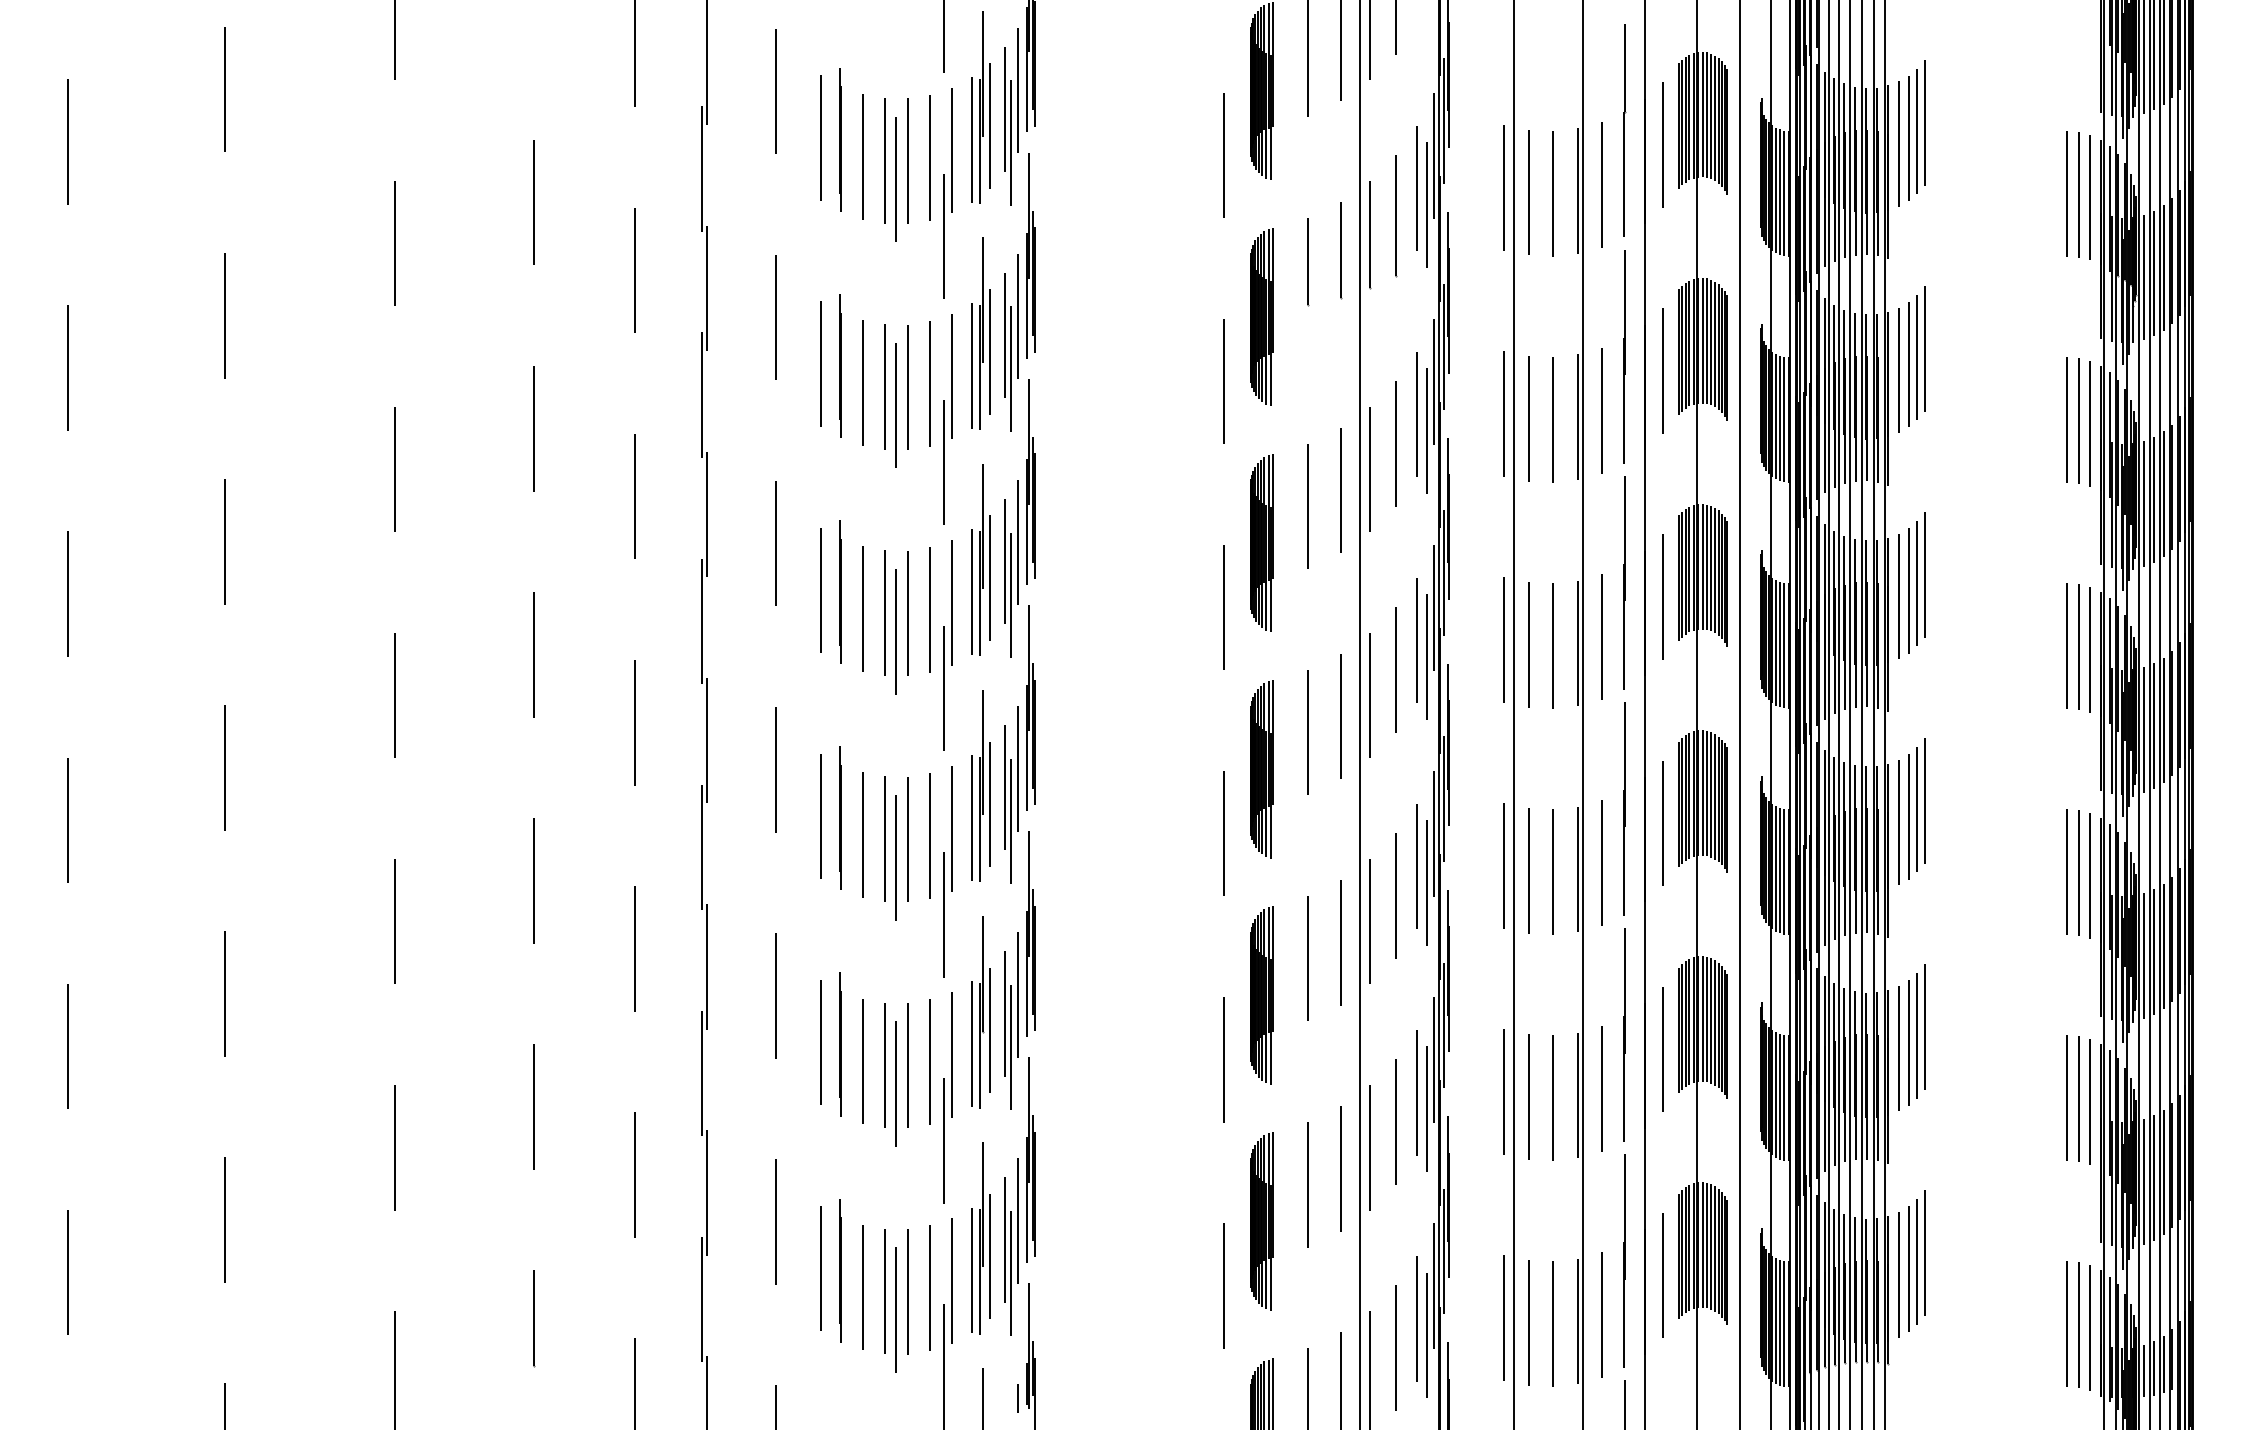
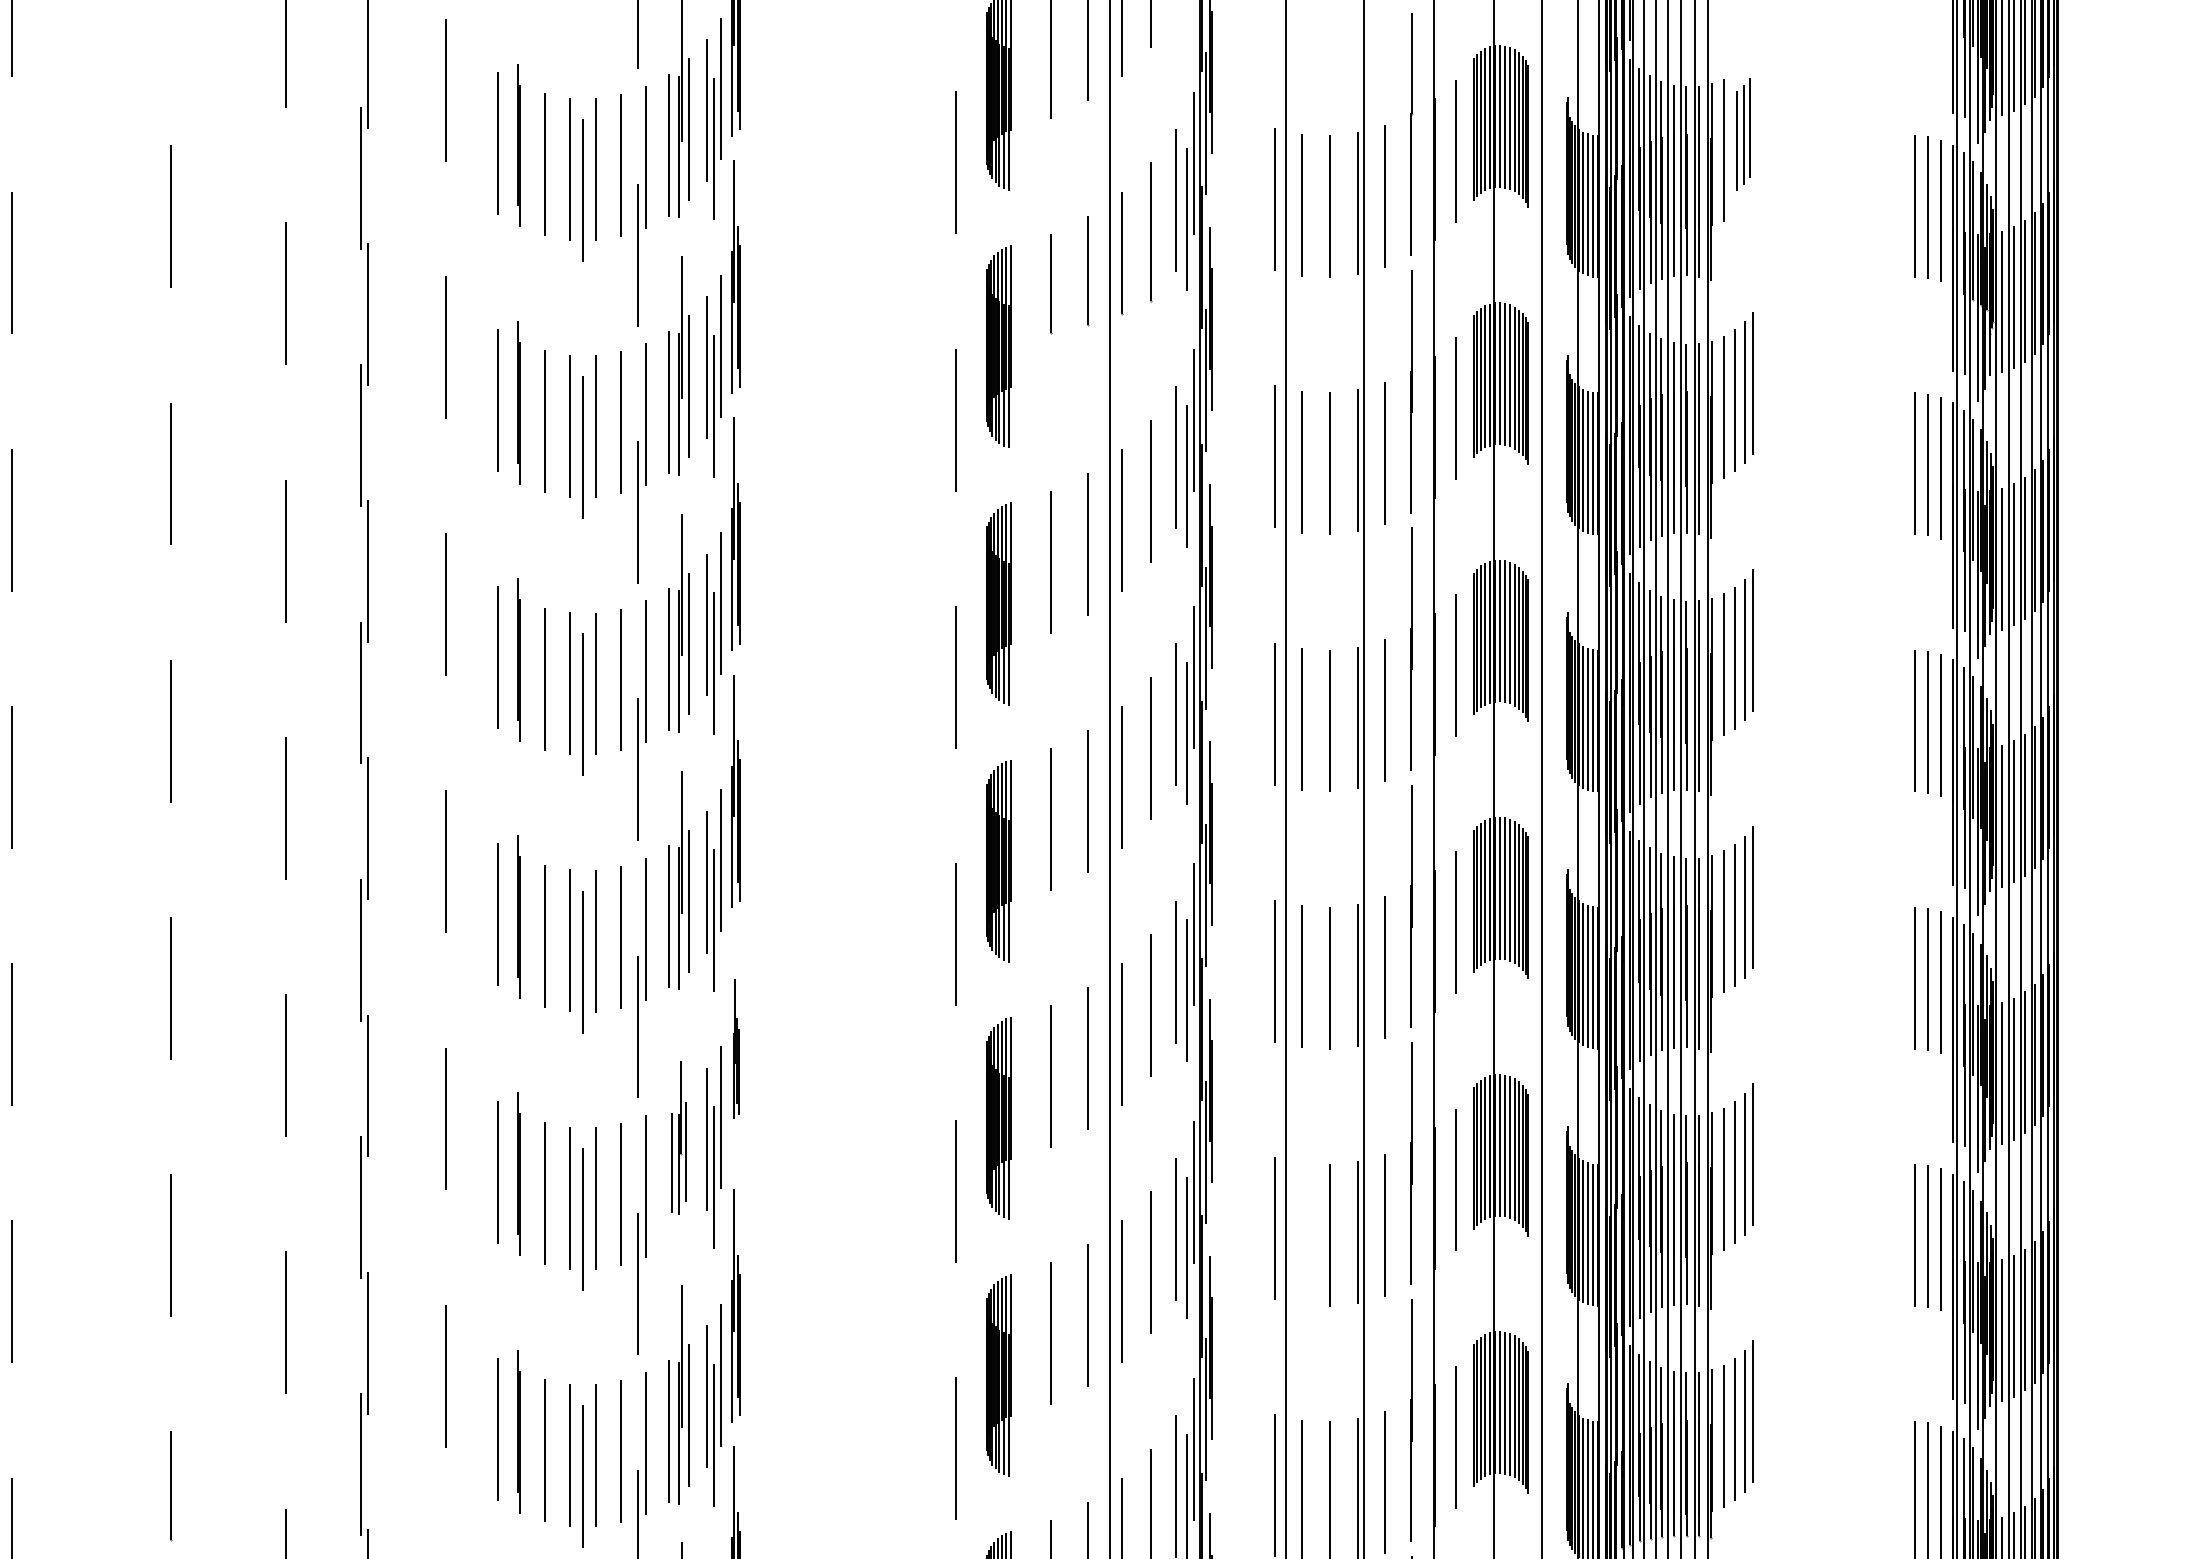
part: (1916, 130) -> (1743, 134), size x0.7
part: (1030, 933) -> (735, 1048), size x0.6
part: (980, 1012) -> (678, 1137), size x0.7
line: (1528, 1096) -> (1302, 1233), removed

